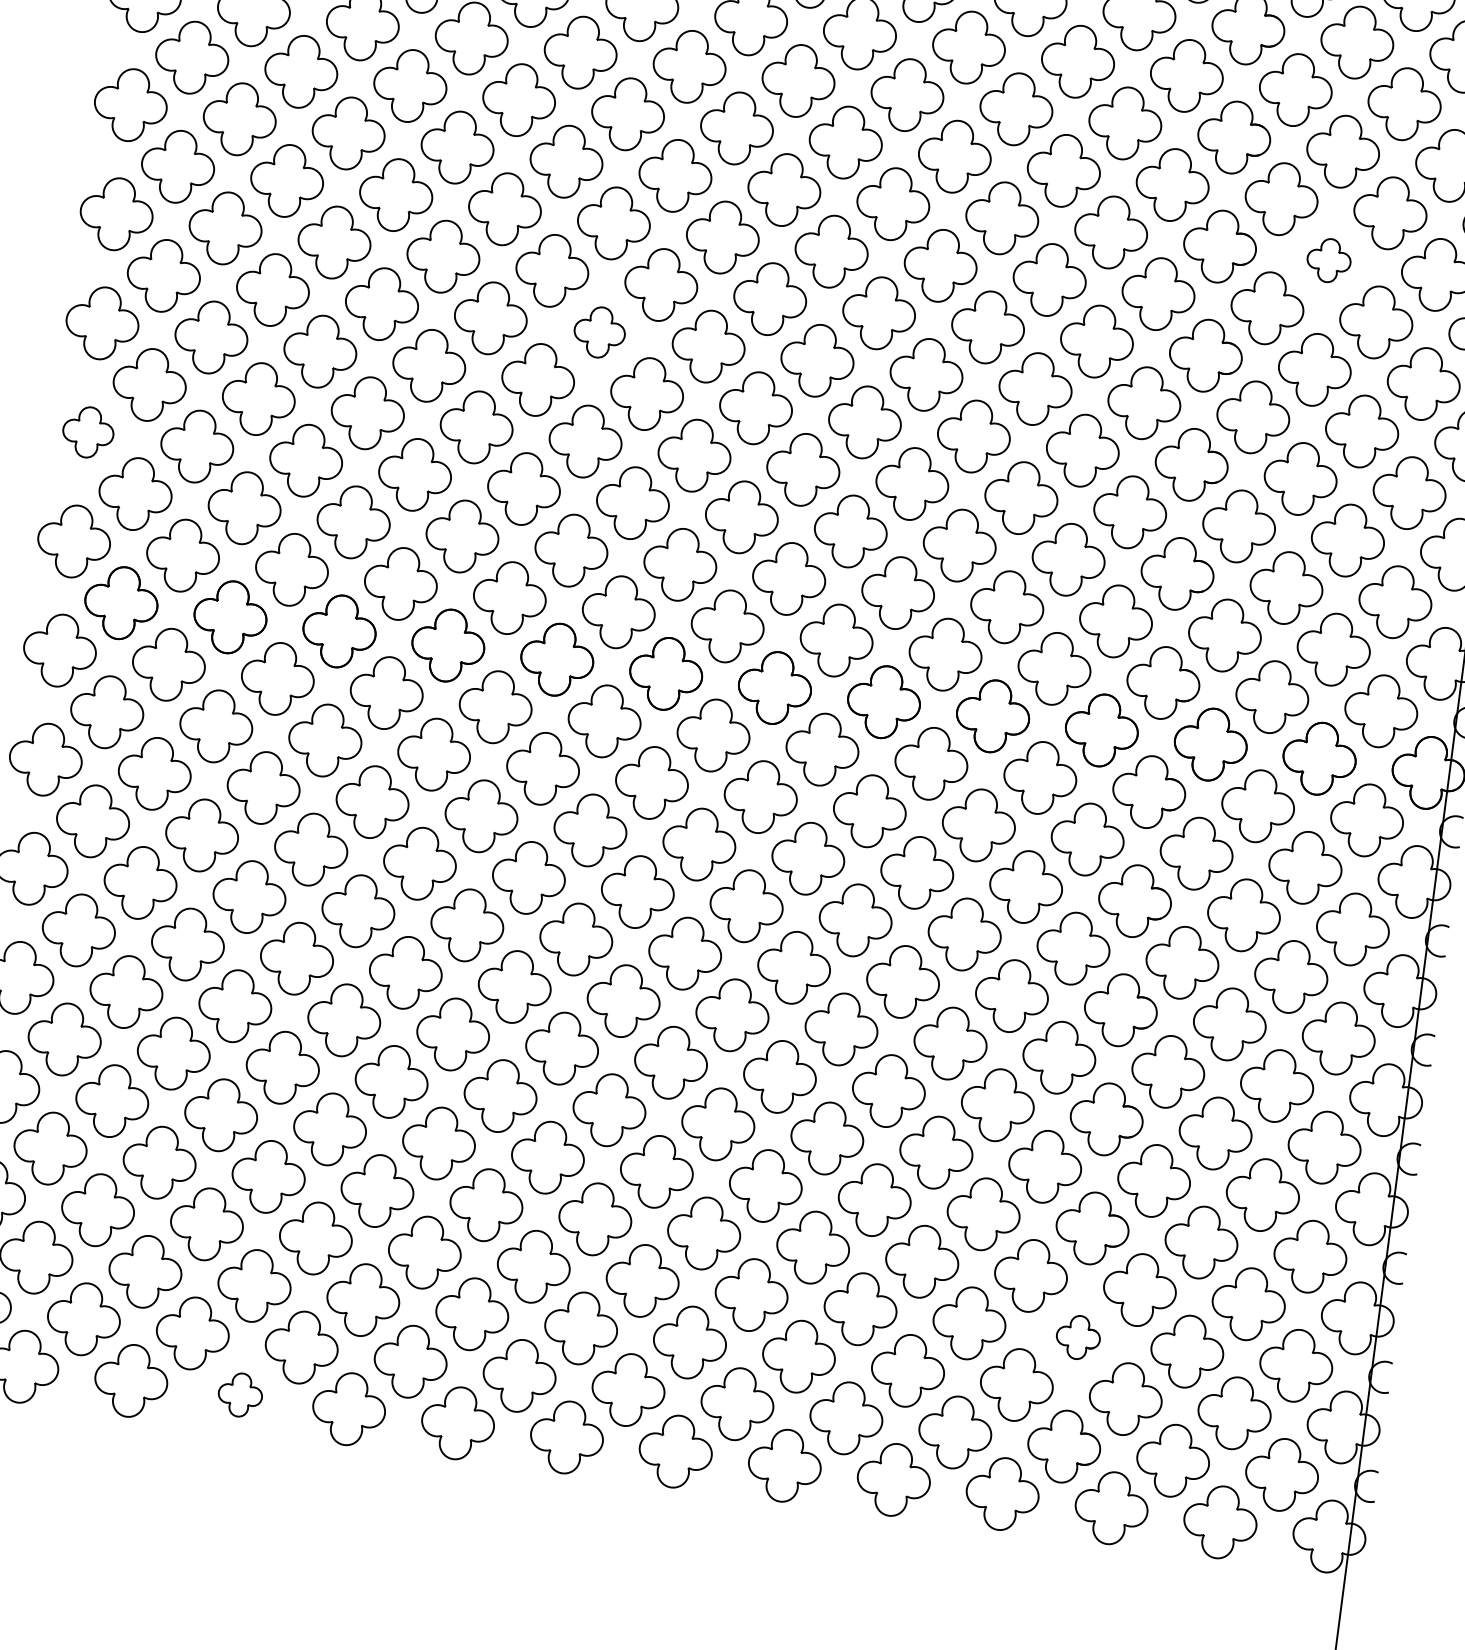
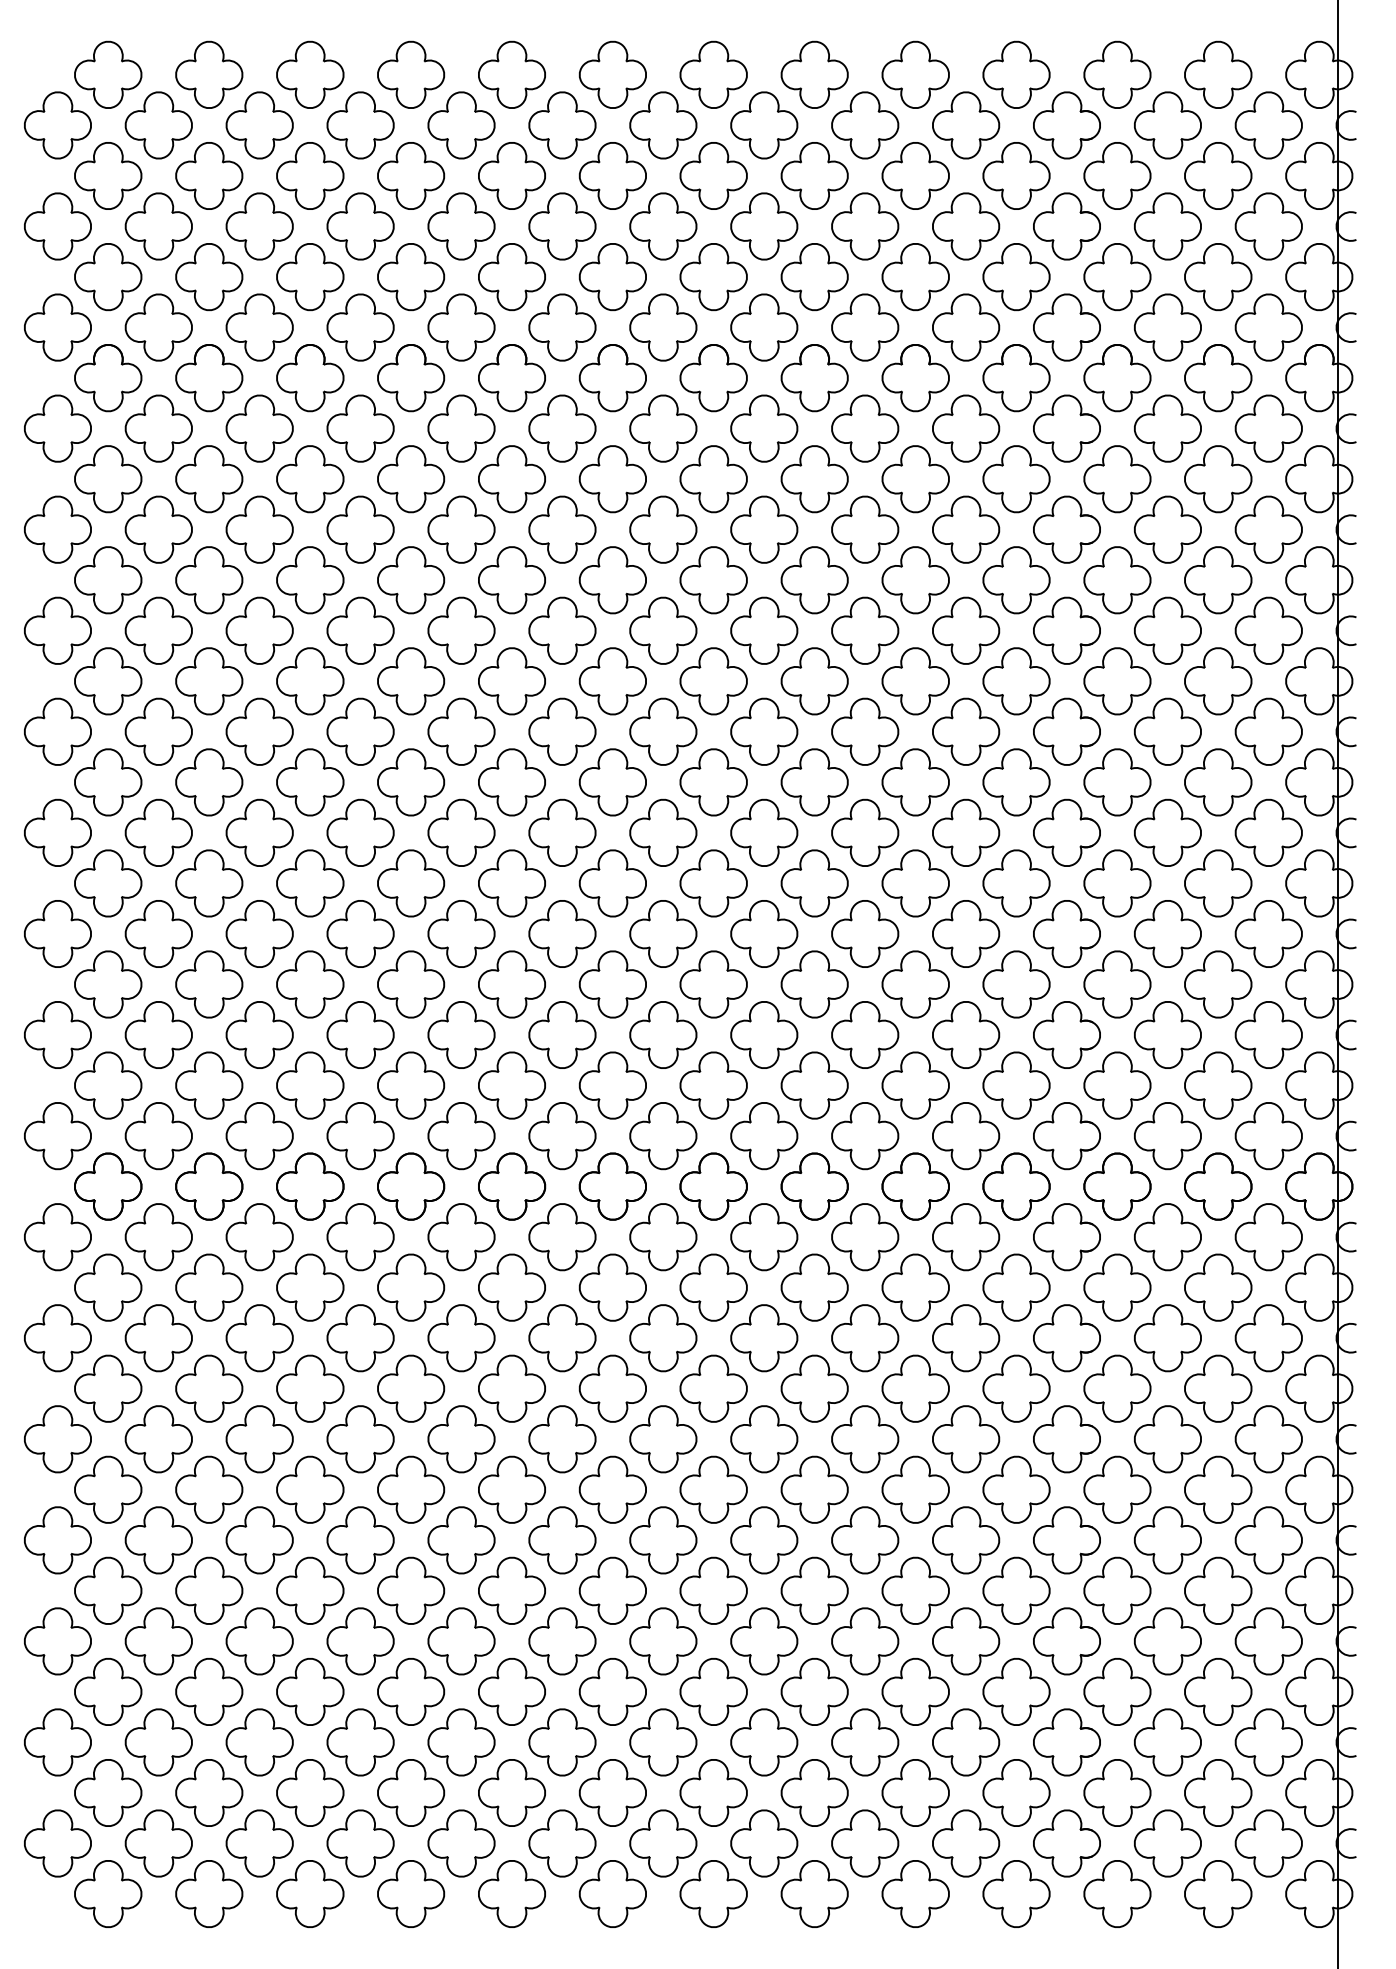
part: (1328, 260) -> (1167, 731), size x1.67
part: (599, 332) -> (511, 883), size x1.43
part: (87, 431) -> (57, 1034), size x1.43
part: (1077, 1337) -> (1066, 1742), size x1.67
part: (240, 1394) -> (310, 1893), size x1.67

